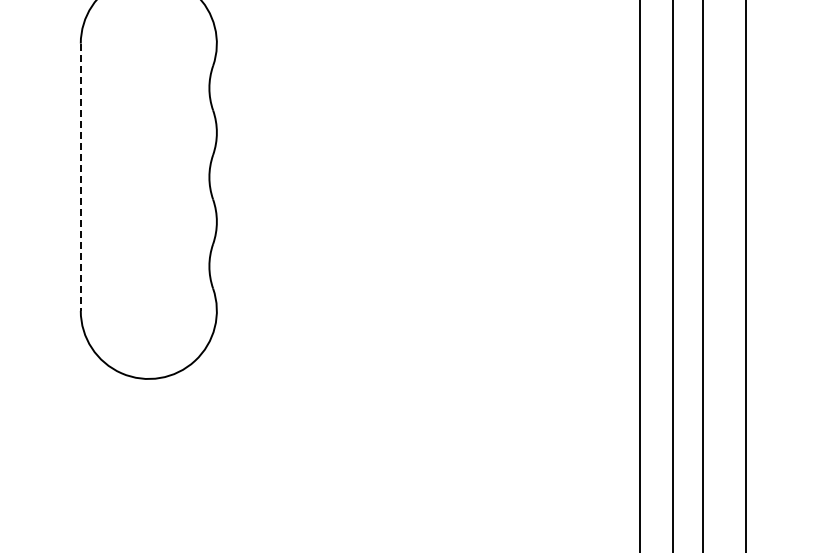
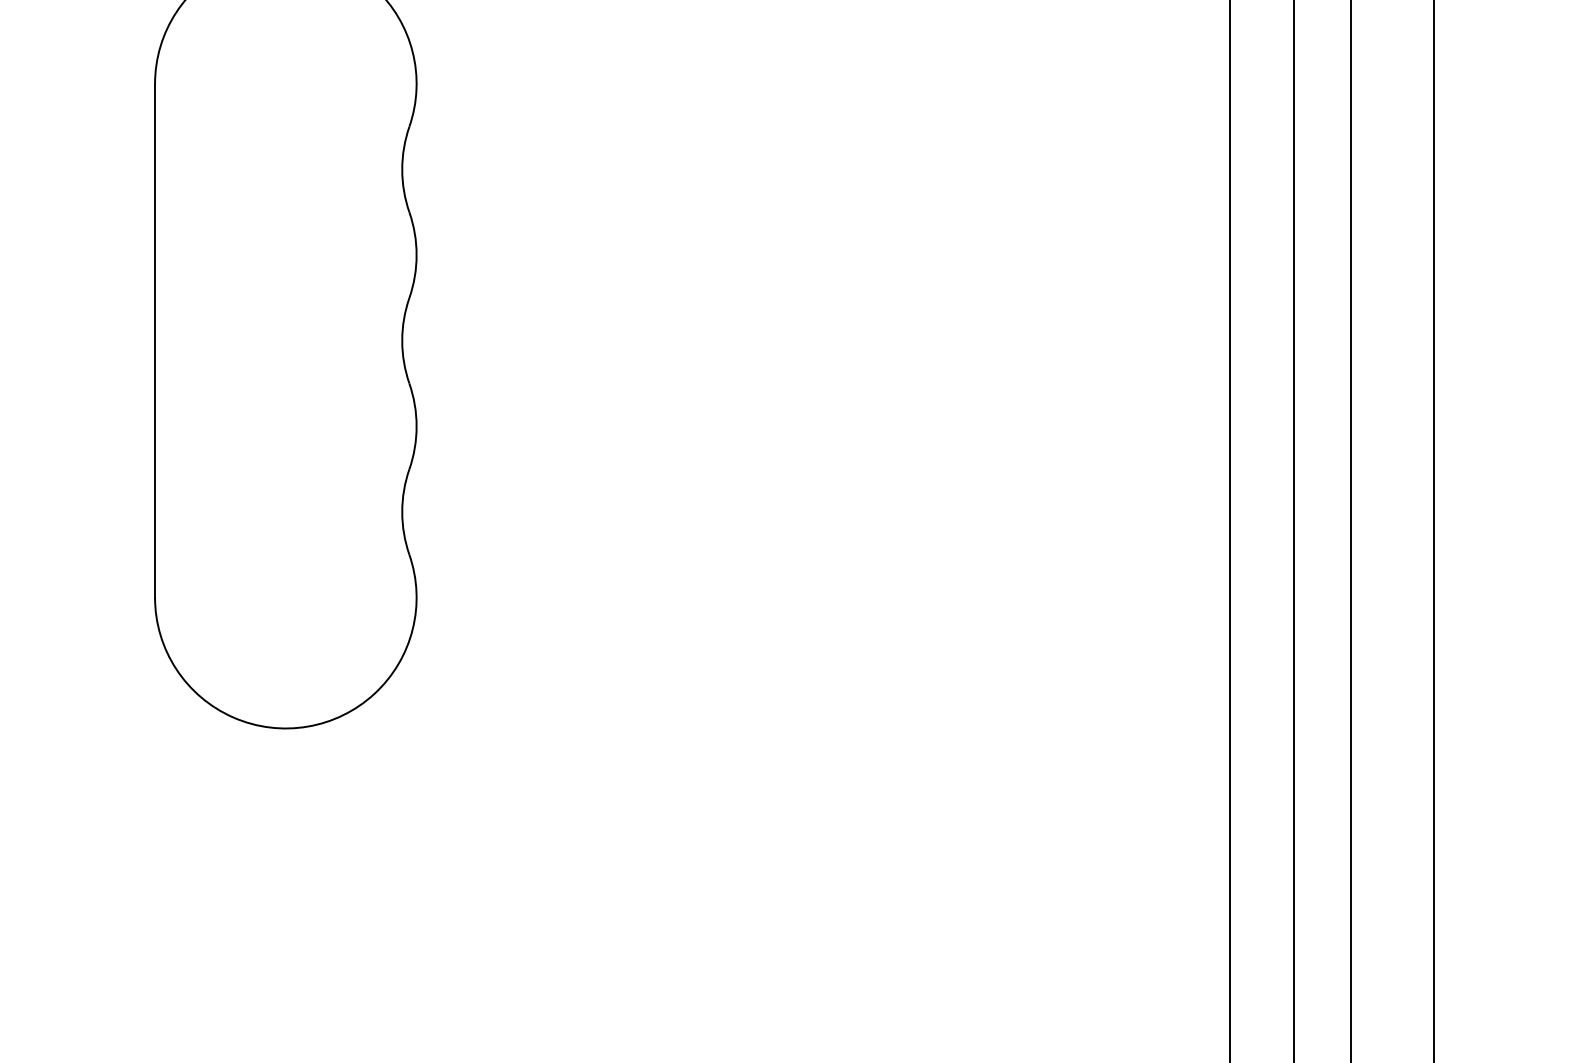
line: (80, 177) -> (154, 341), dashed -> solid

